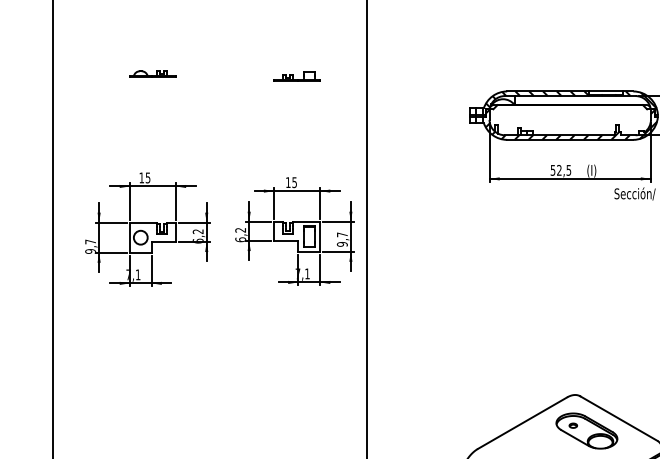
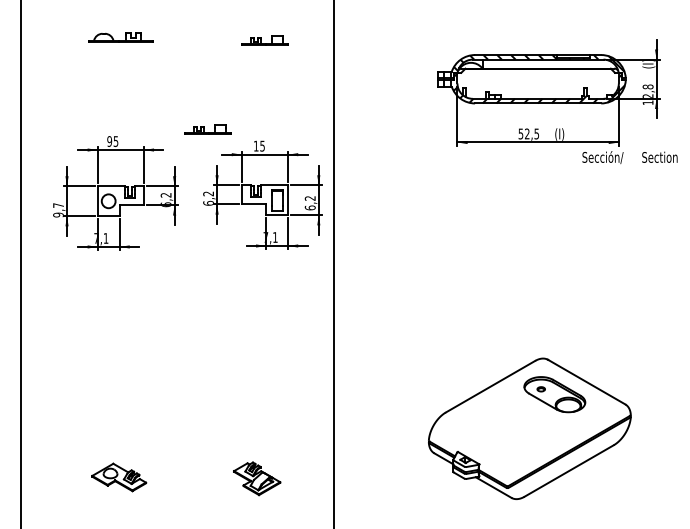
part: (152, 73) -> (120, 37), size x1.4
part: (239, 165) -> (207, 129), added
text: (141, 177) -> (109, 141), 15 -> 95
text: (341, 239) -> (309, 203), 9,7 -> 6,2

